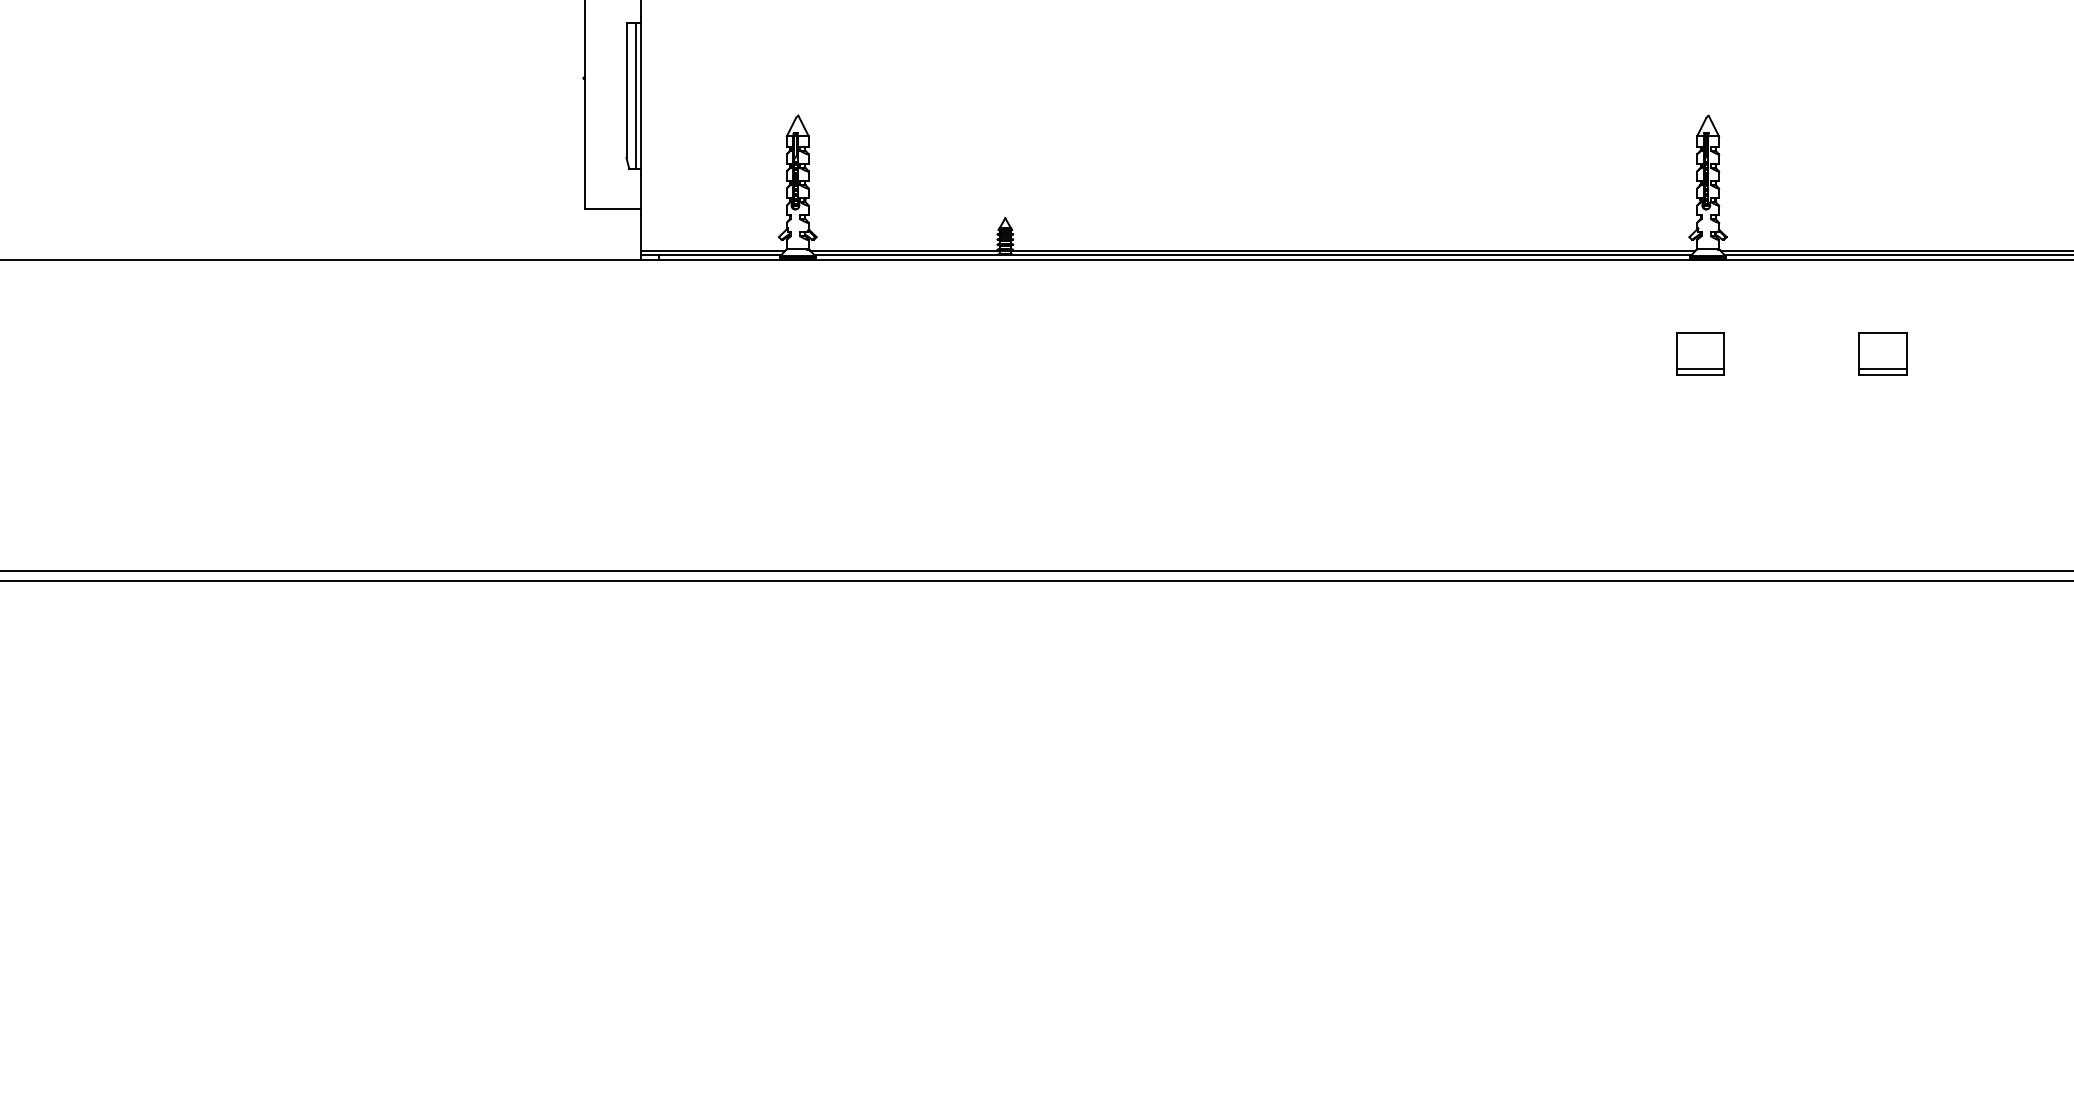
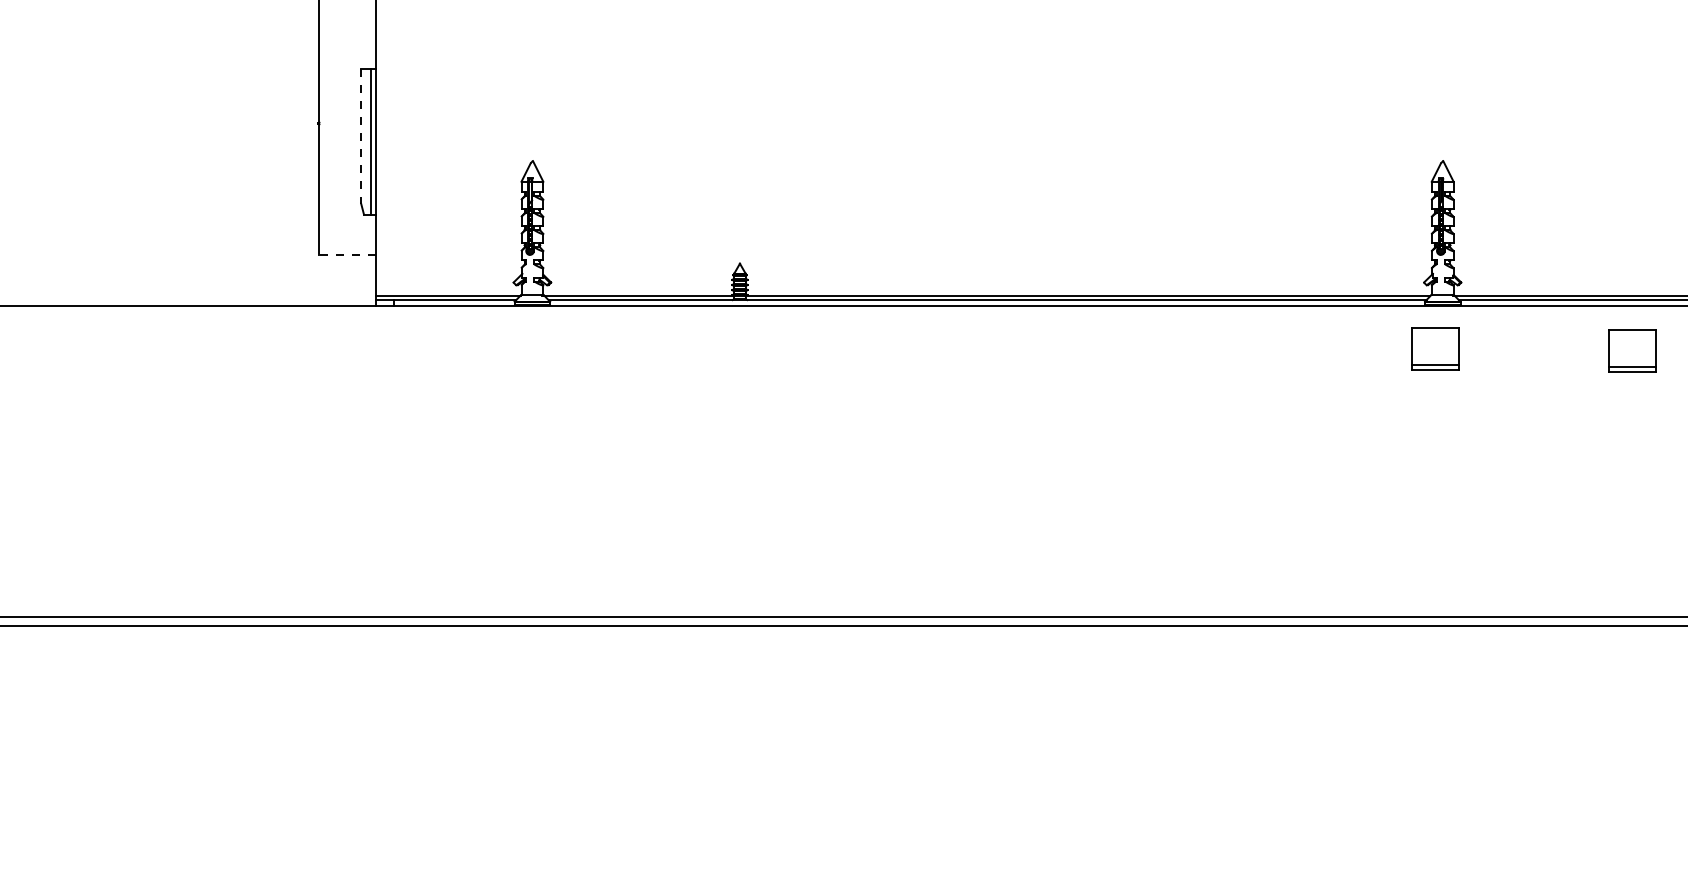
line: (626, 91) -> (361, 136), solid -> dashed
line: (612, 209) -> (347, 254), solid -> dashed
part: (1700, 353) -> (1435, 348), moved
part: (1882, 353) -> (1632, 350), moved

